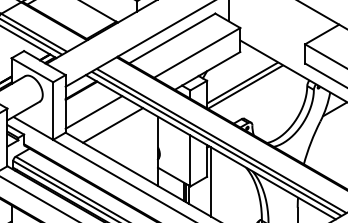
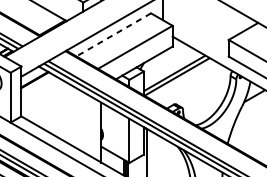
line: (172, 38) -> (113, 34), solid -> dashed
line: (93, 112) -> (45, 98), removed
line: (113, 125) -> (62, 110), removed

